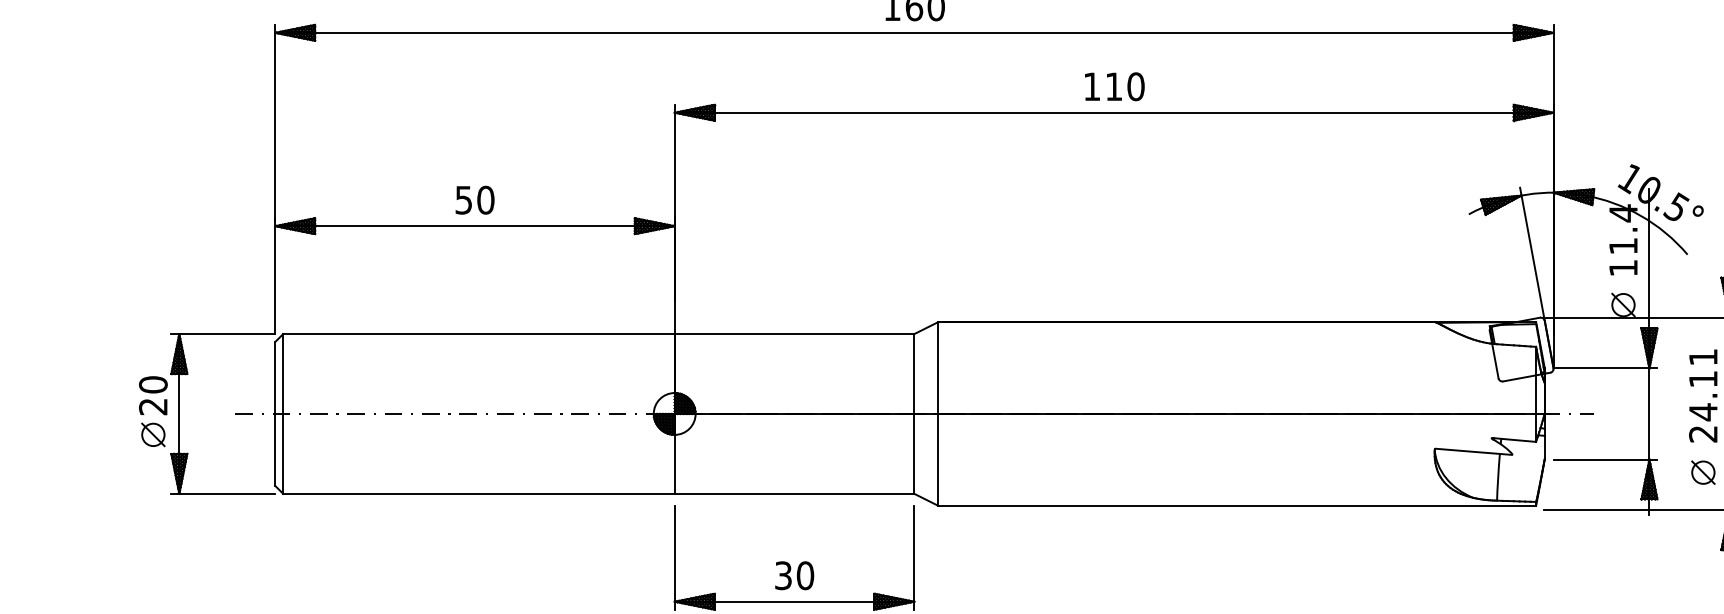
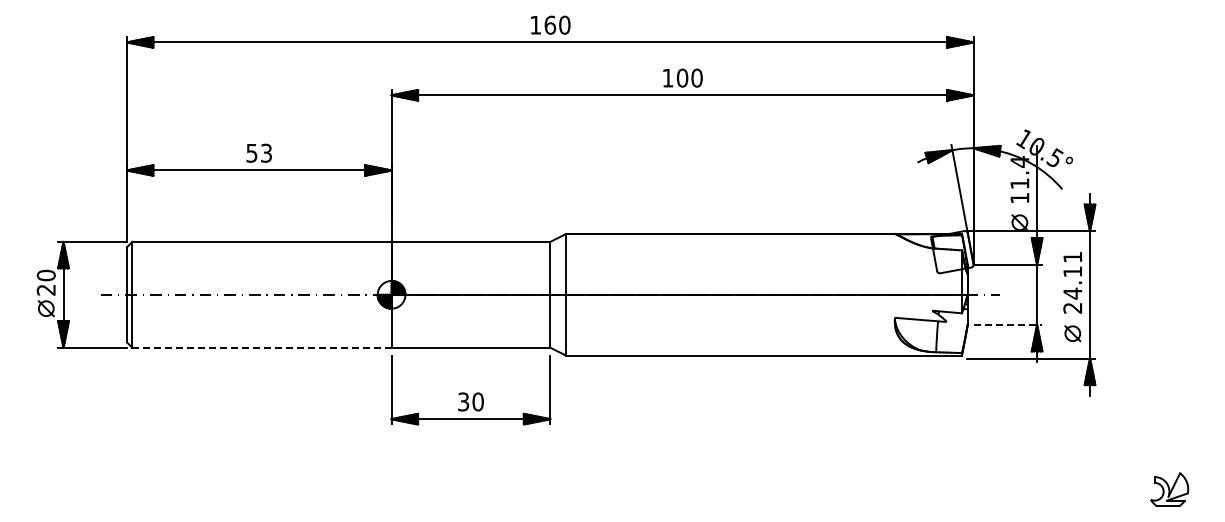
text: (1113, 85) -> (682, 77), 110 -> 100
text: (485, 199) -> (266, 152), 50 -> 53
line: (1606, 458) -> (1008, 324), solid -> dashed
line: (478, 493) -> (261, 347), solid -> dashed

